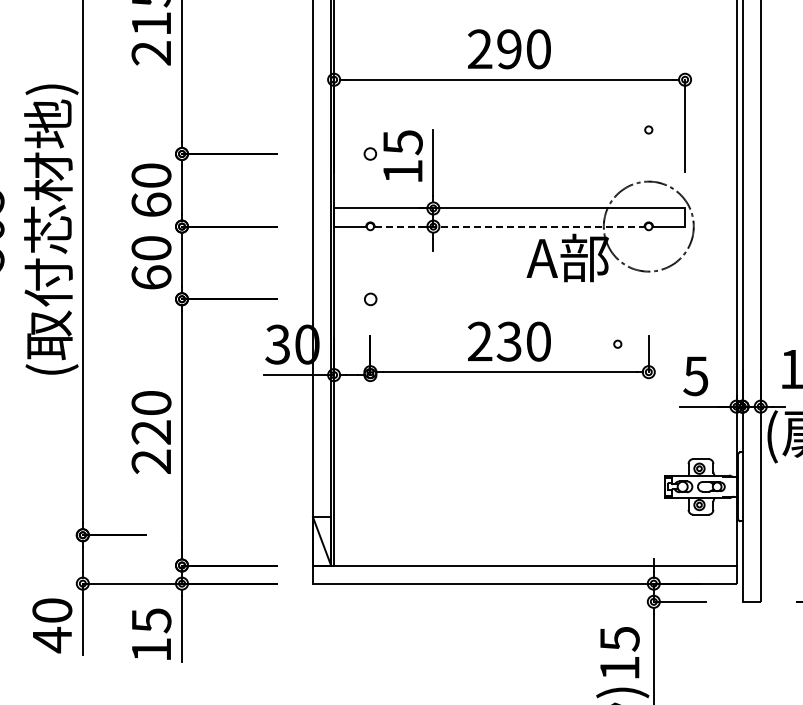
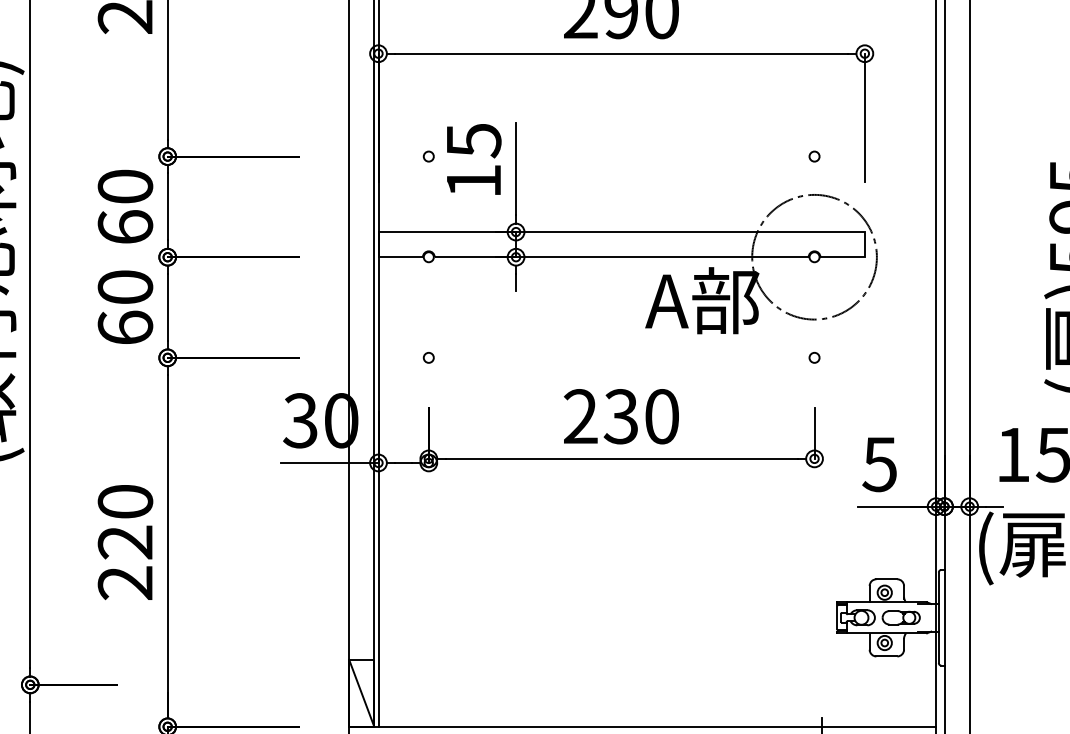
circle: (648, 129) -> (814, 155), moved
circle: (370, 153) -> (428, 155), size x0.62
line: (509, 226) -> (621, 257), dashed -> solid
circle: (369, 298) -> (427, 356), size x0.62
circle: (617, 343) -> (814, 356), moved

